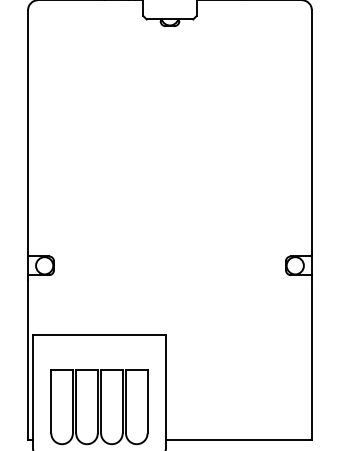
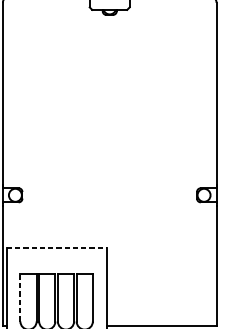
line: (99, 335) -> (56, 247), solid -> dashed
line: (51, 401) -> (20, 297), solid -> dashed

